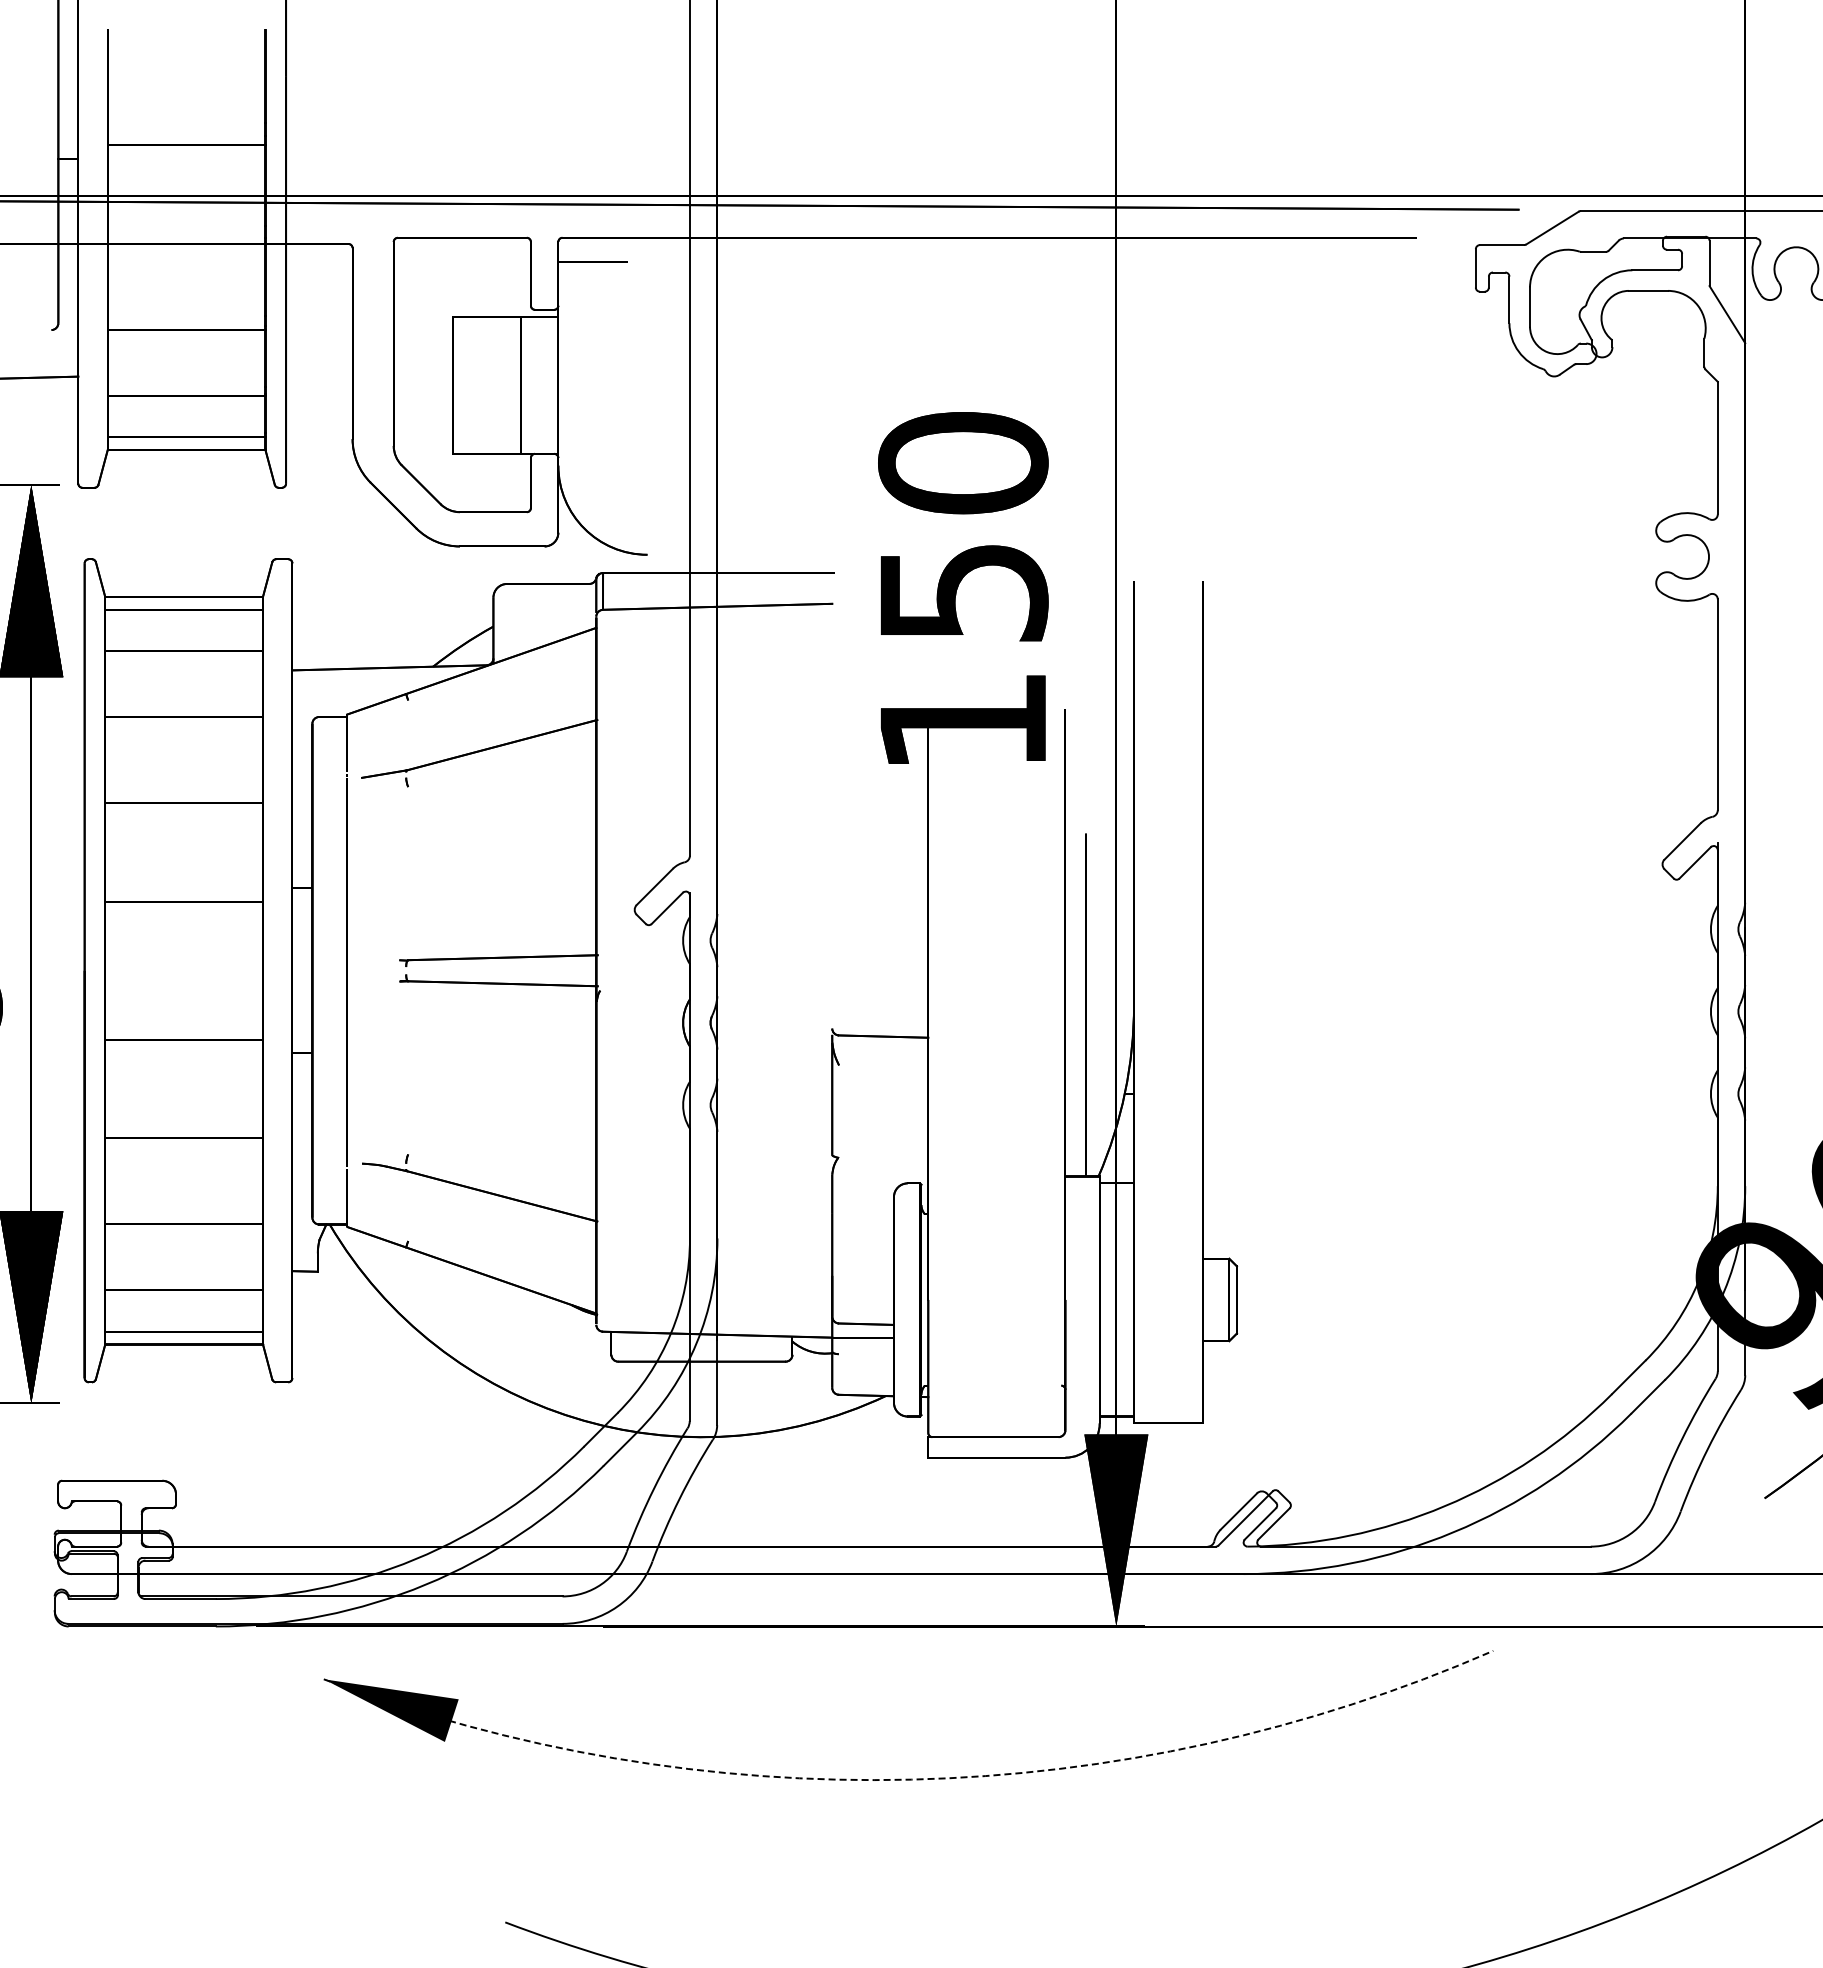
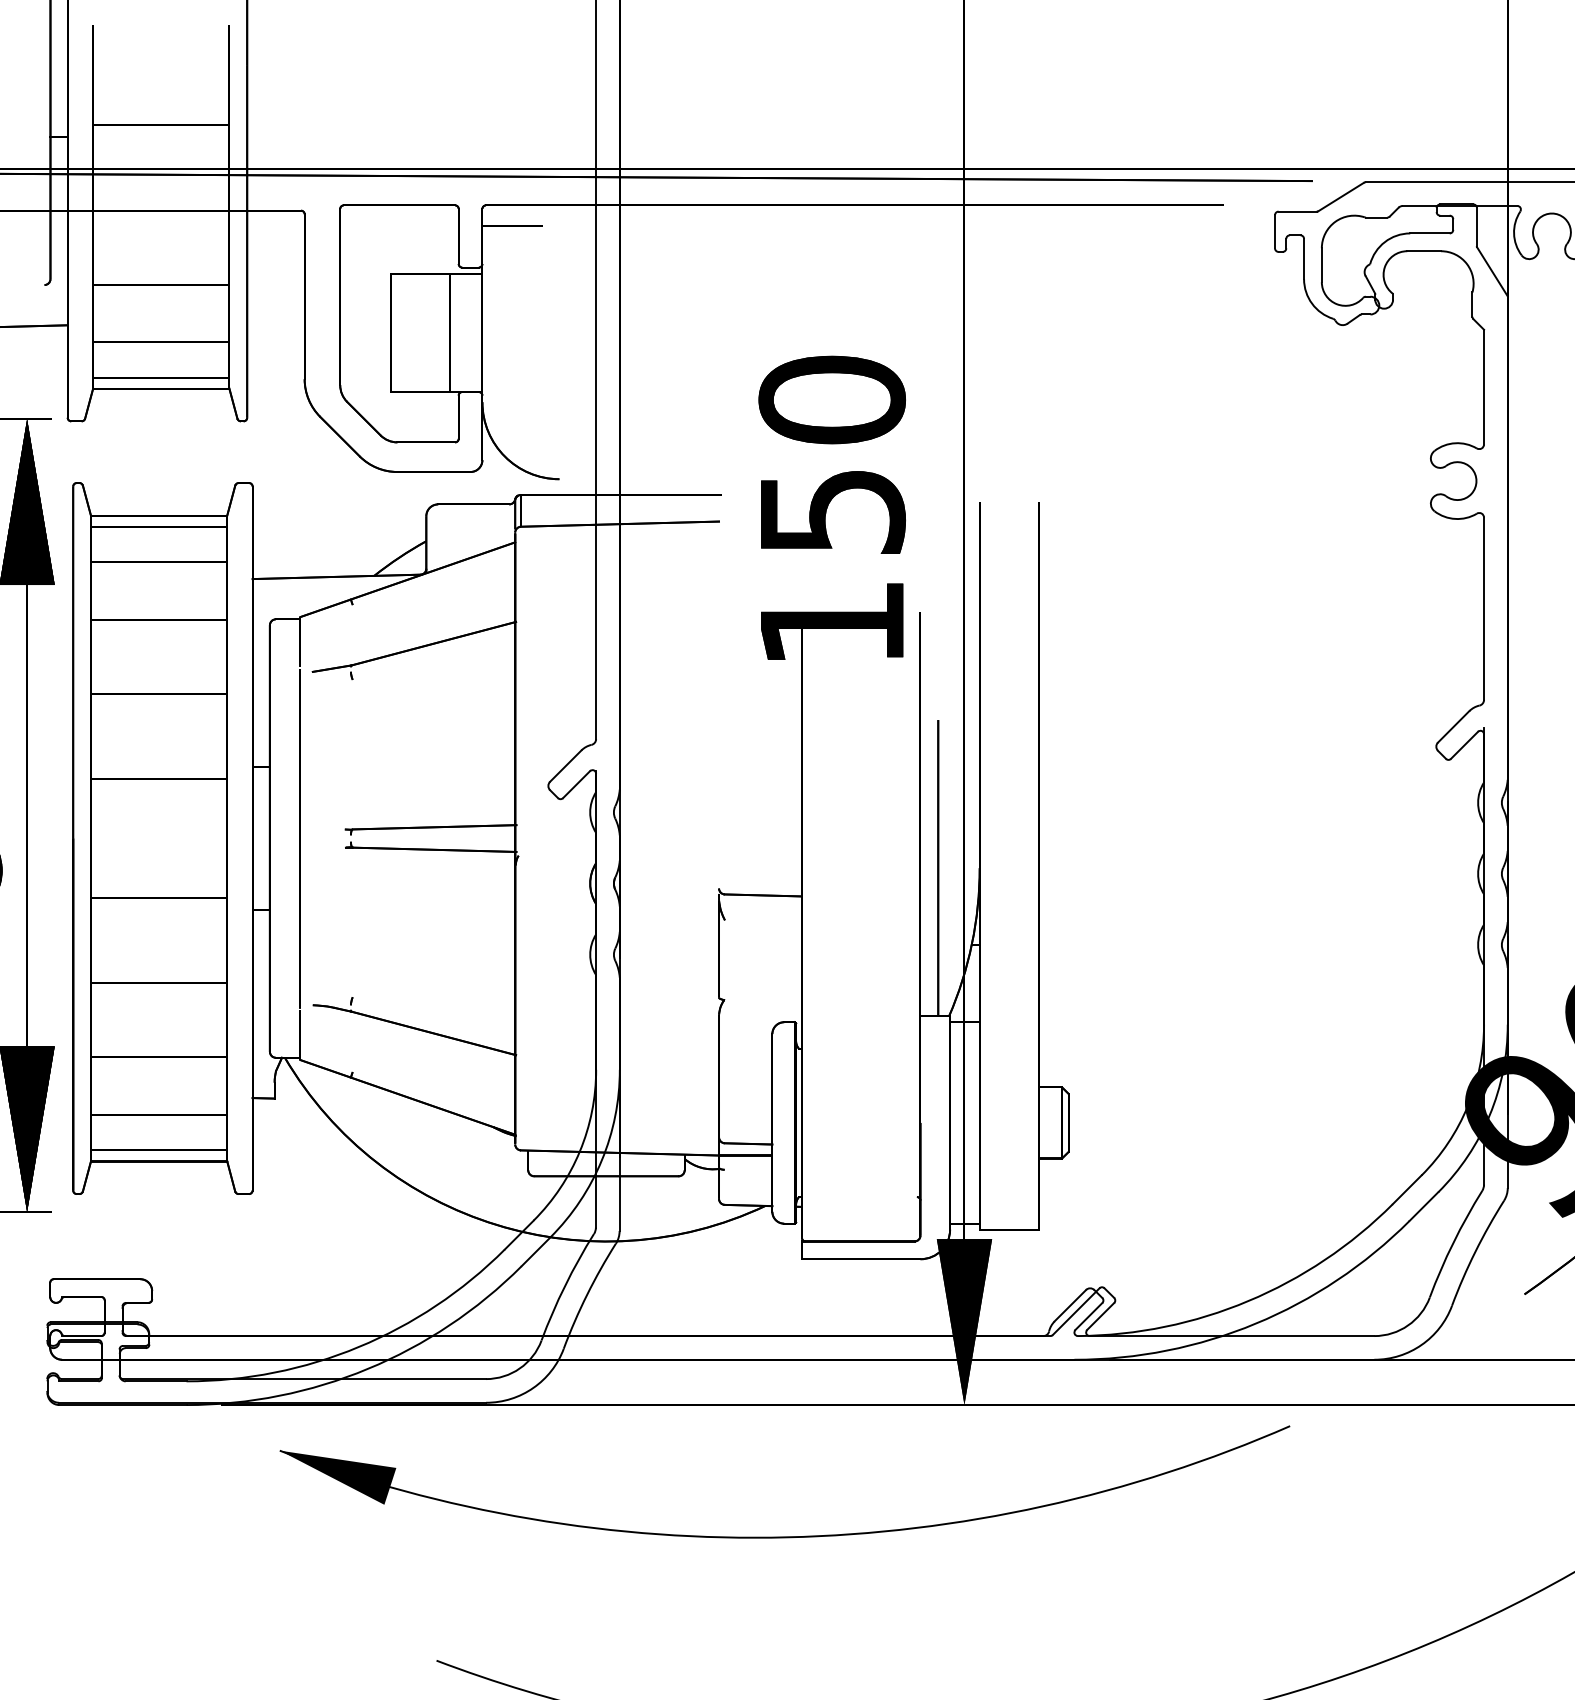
arc: (911, 1779) -> (787, 1537), dashed -> solid

